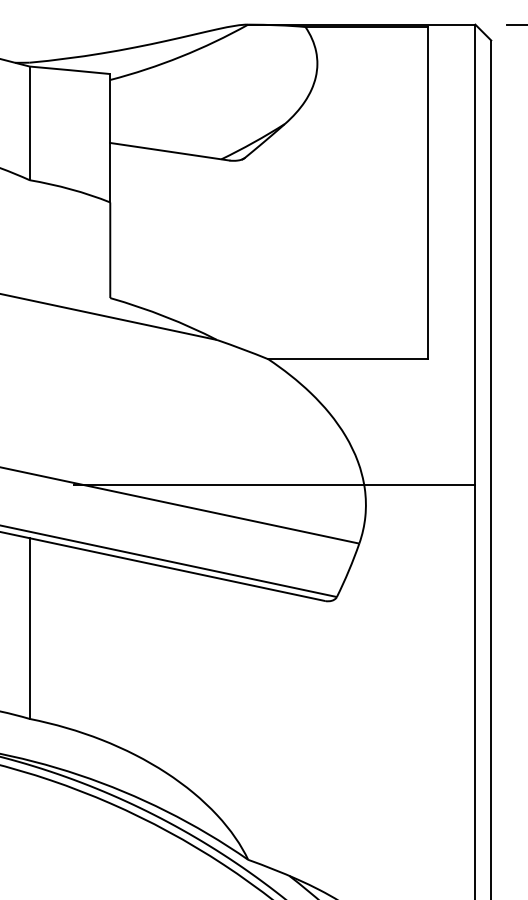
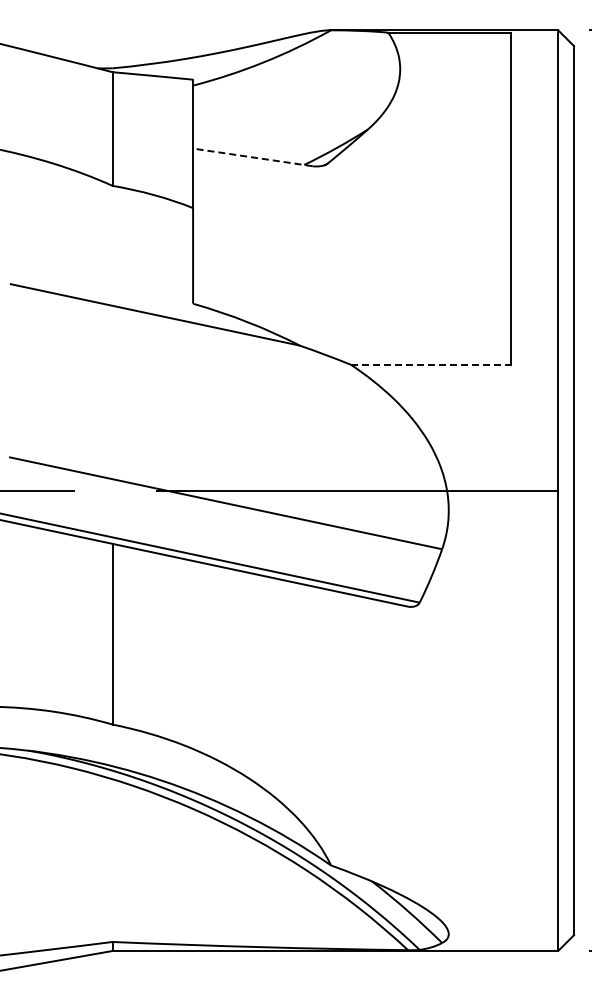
line: (169, 151) -> (252, 157), solid -> dashed
line: (347, 358) -> (430, 364), solid -> dashed

